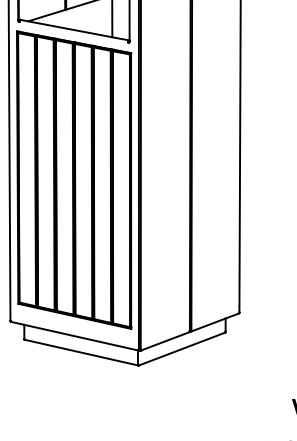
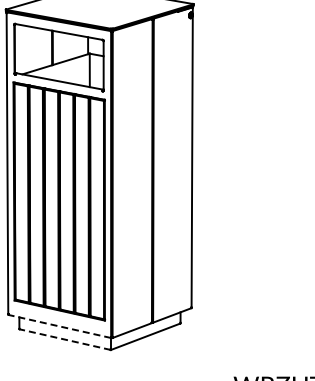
line: (74, 336) -> (59, 326), solid -> dashed
line: (81, 352) -> (65, 339), solid -> dashed

